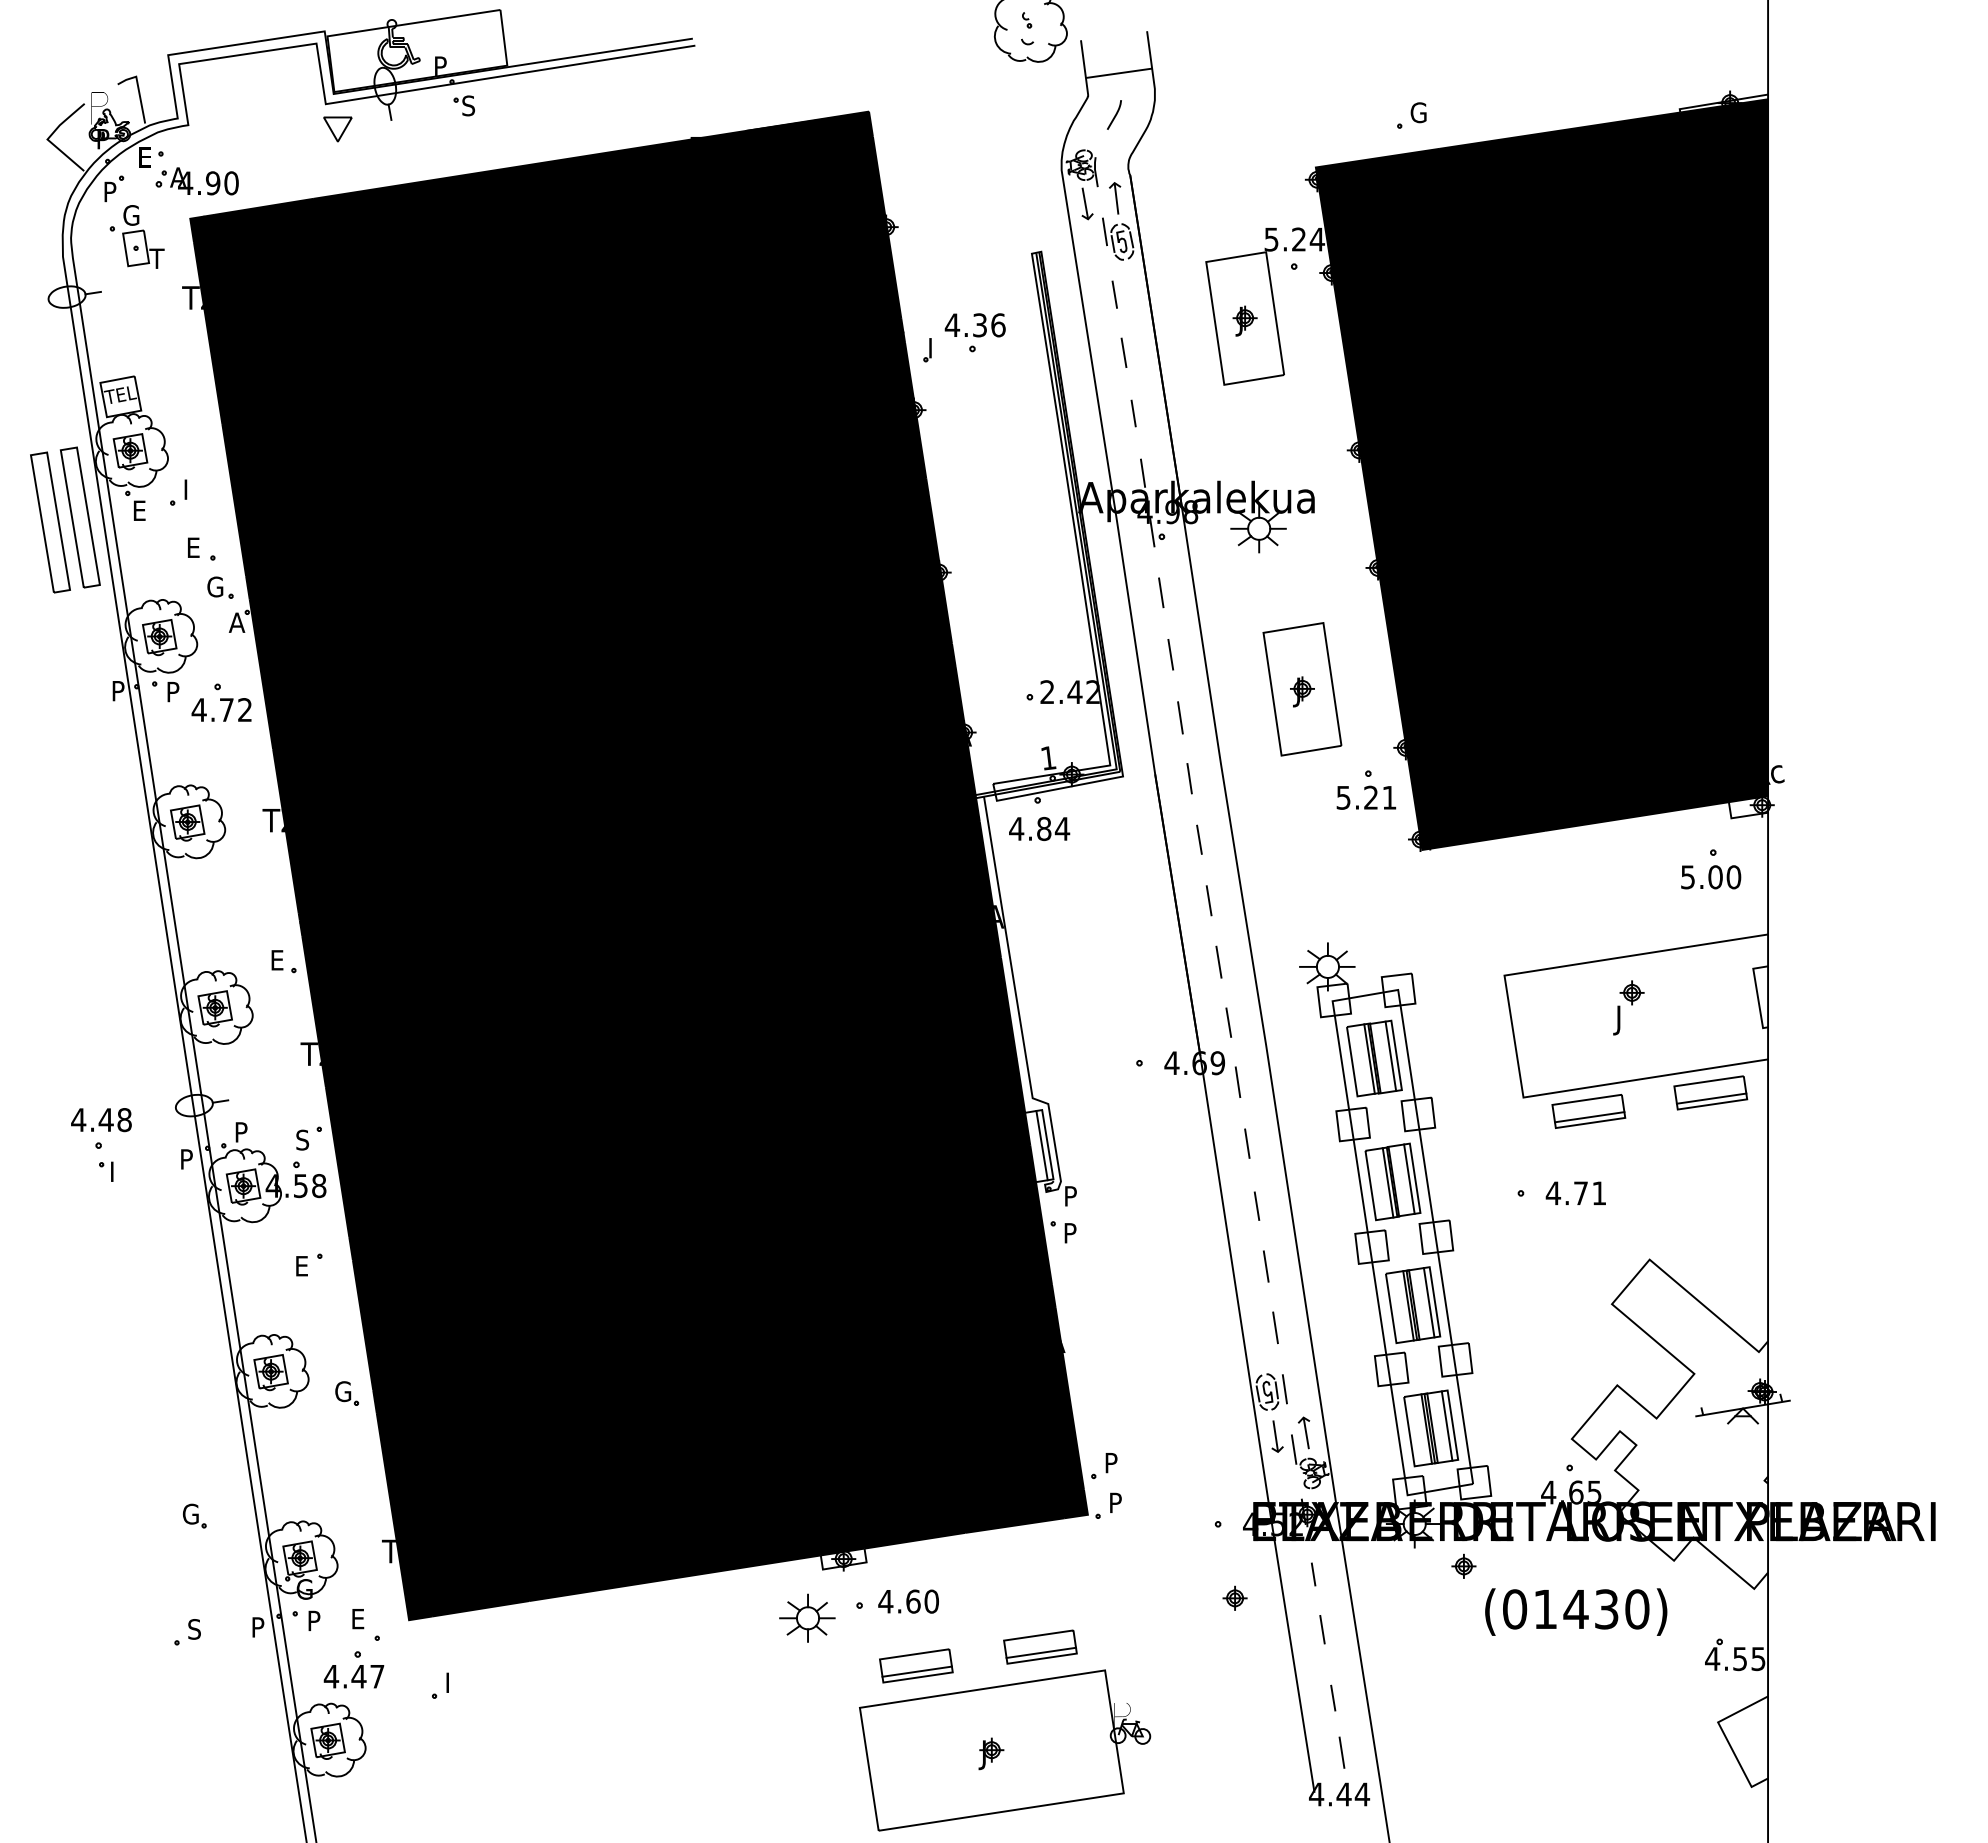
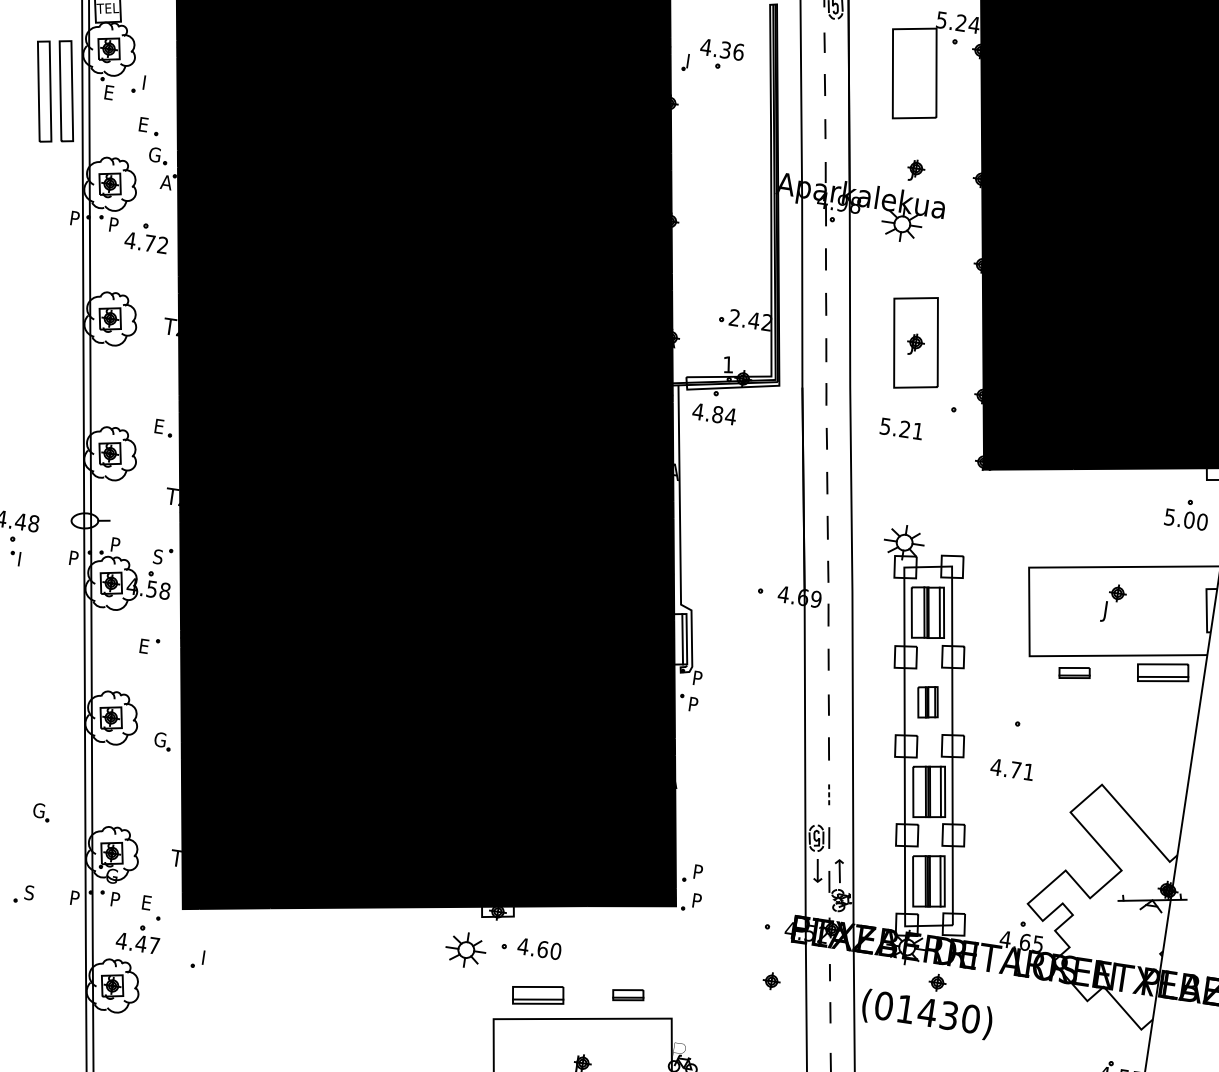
part: (1244, 320) -> (915, 170), moved
text: (1366, 797) -> (901, 428), moved
part: (1588, 1111) -> (1074, 673), size x0.6
part: (1392, 1181) -> (927, 701), size x0.6
text: (1575, 1192) -> (1012, 768), moved
line: (1275, 1327) -> (829, 793), solid -> dashed
text: (1576, 1611) -> (927, 1014), moved
part: (1040, 1646) -> (628, 994), size x0.6

